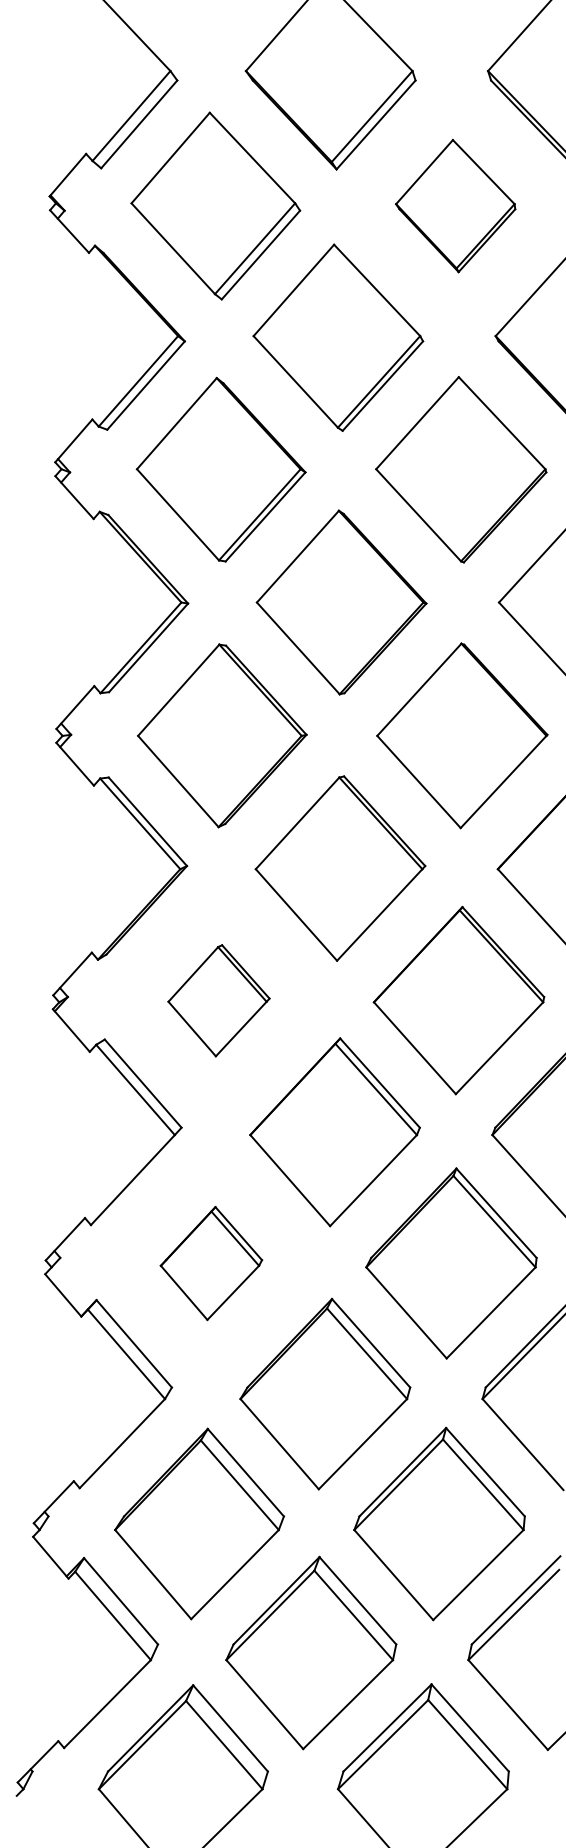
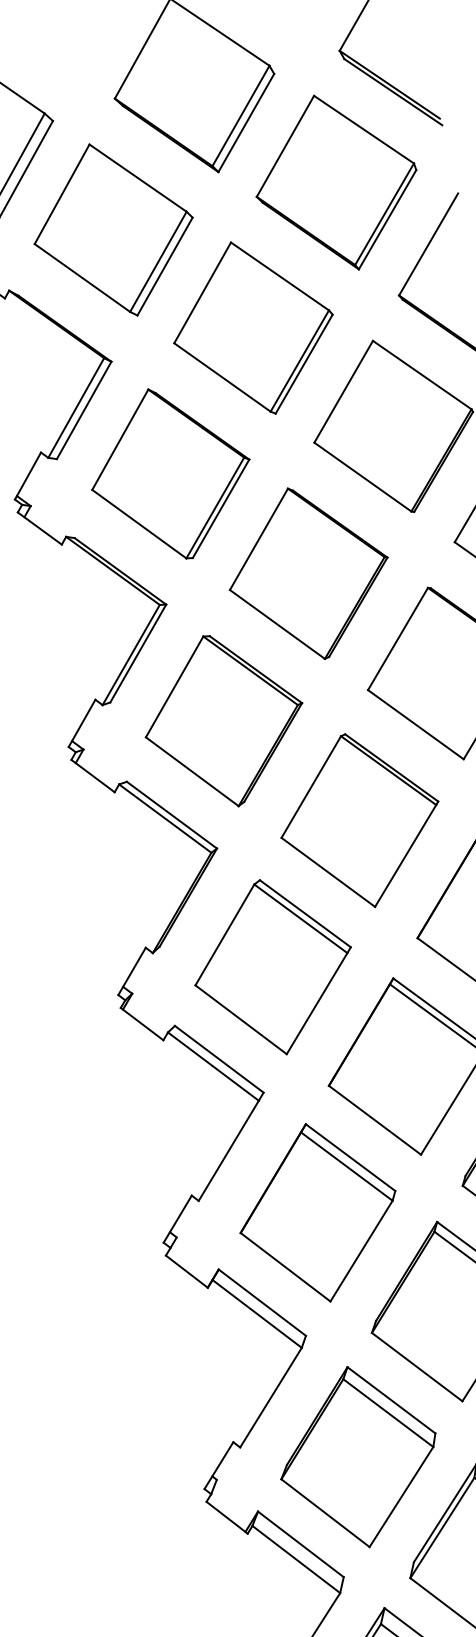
part: (455, 205) -> (335, 182), size x1.43
part: (218, 1000) -> (272, 967), size x1.67
part: (211, 1263) -> (318, 1212), size x1.67

